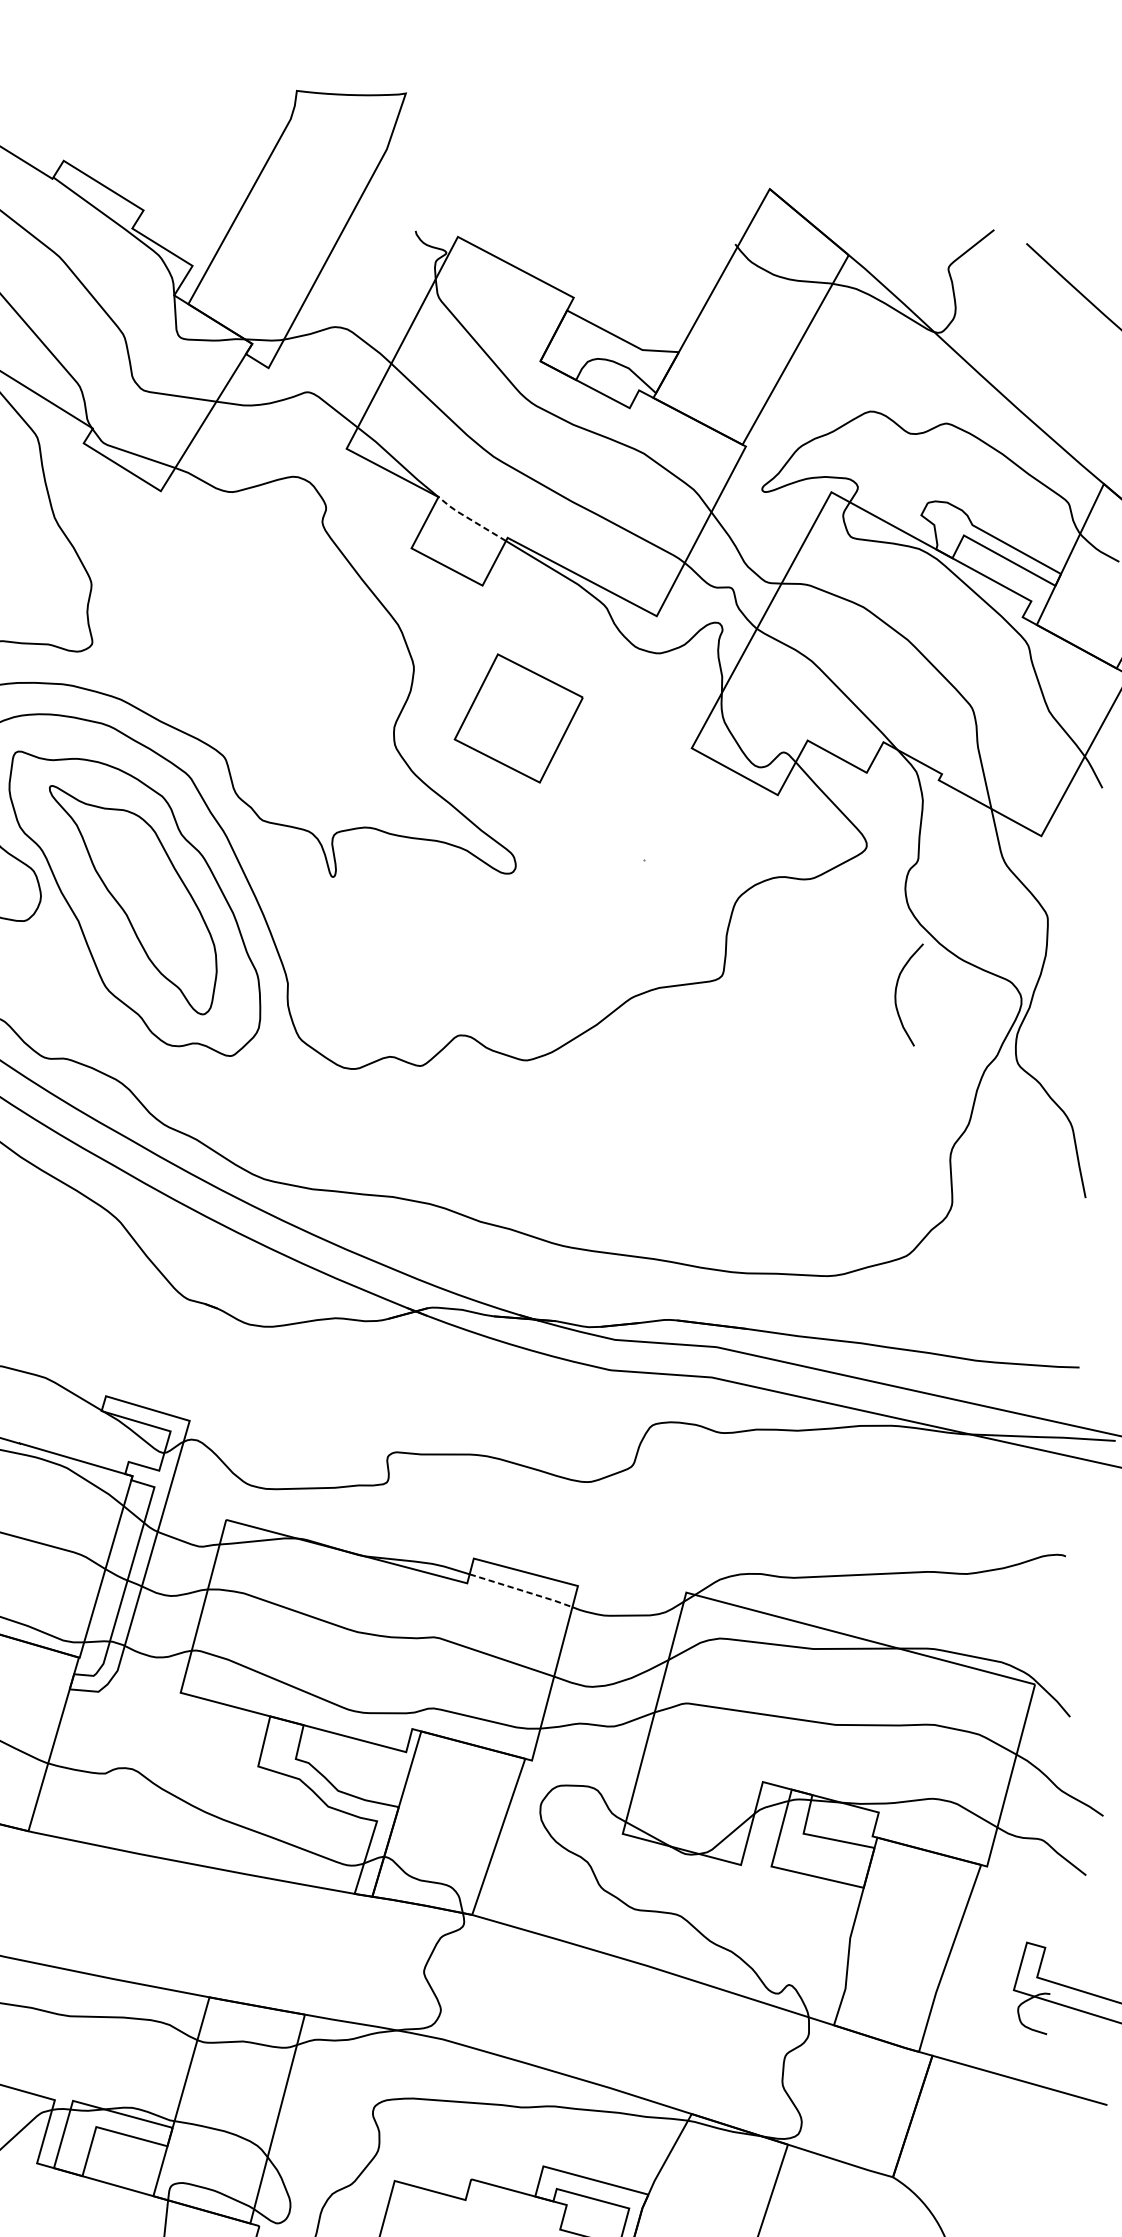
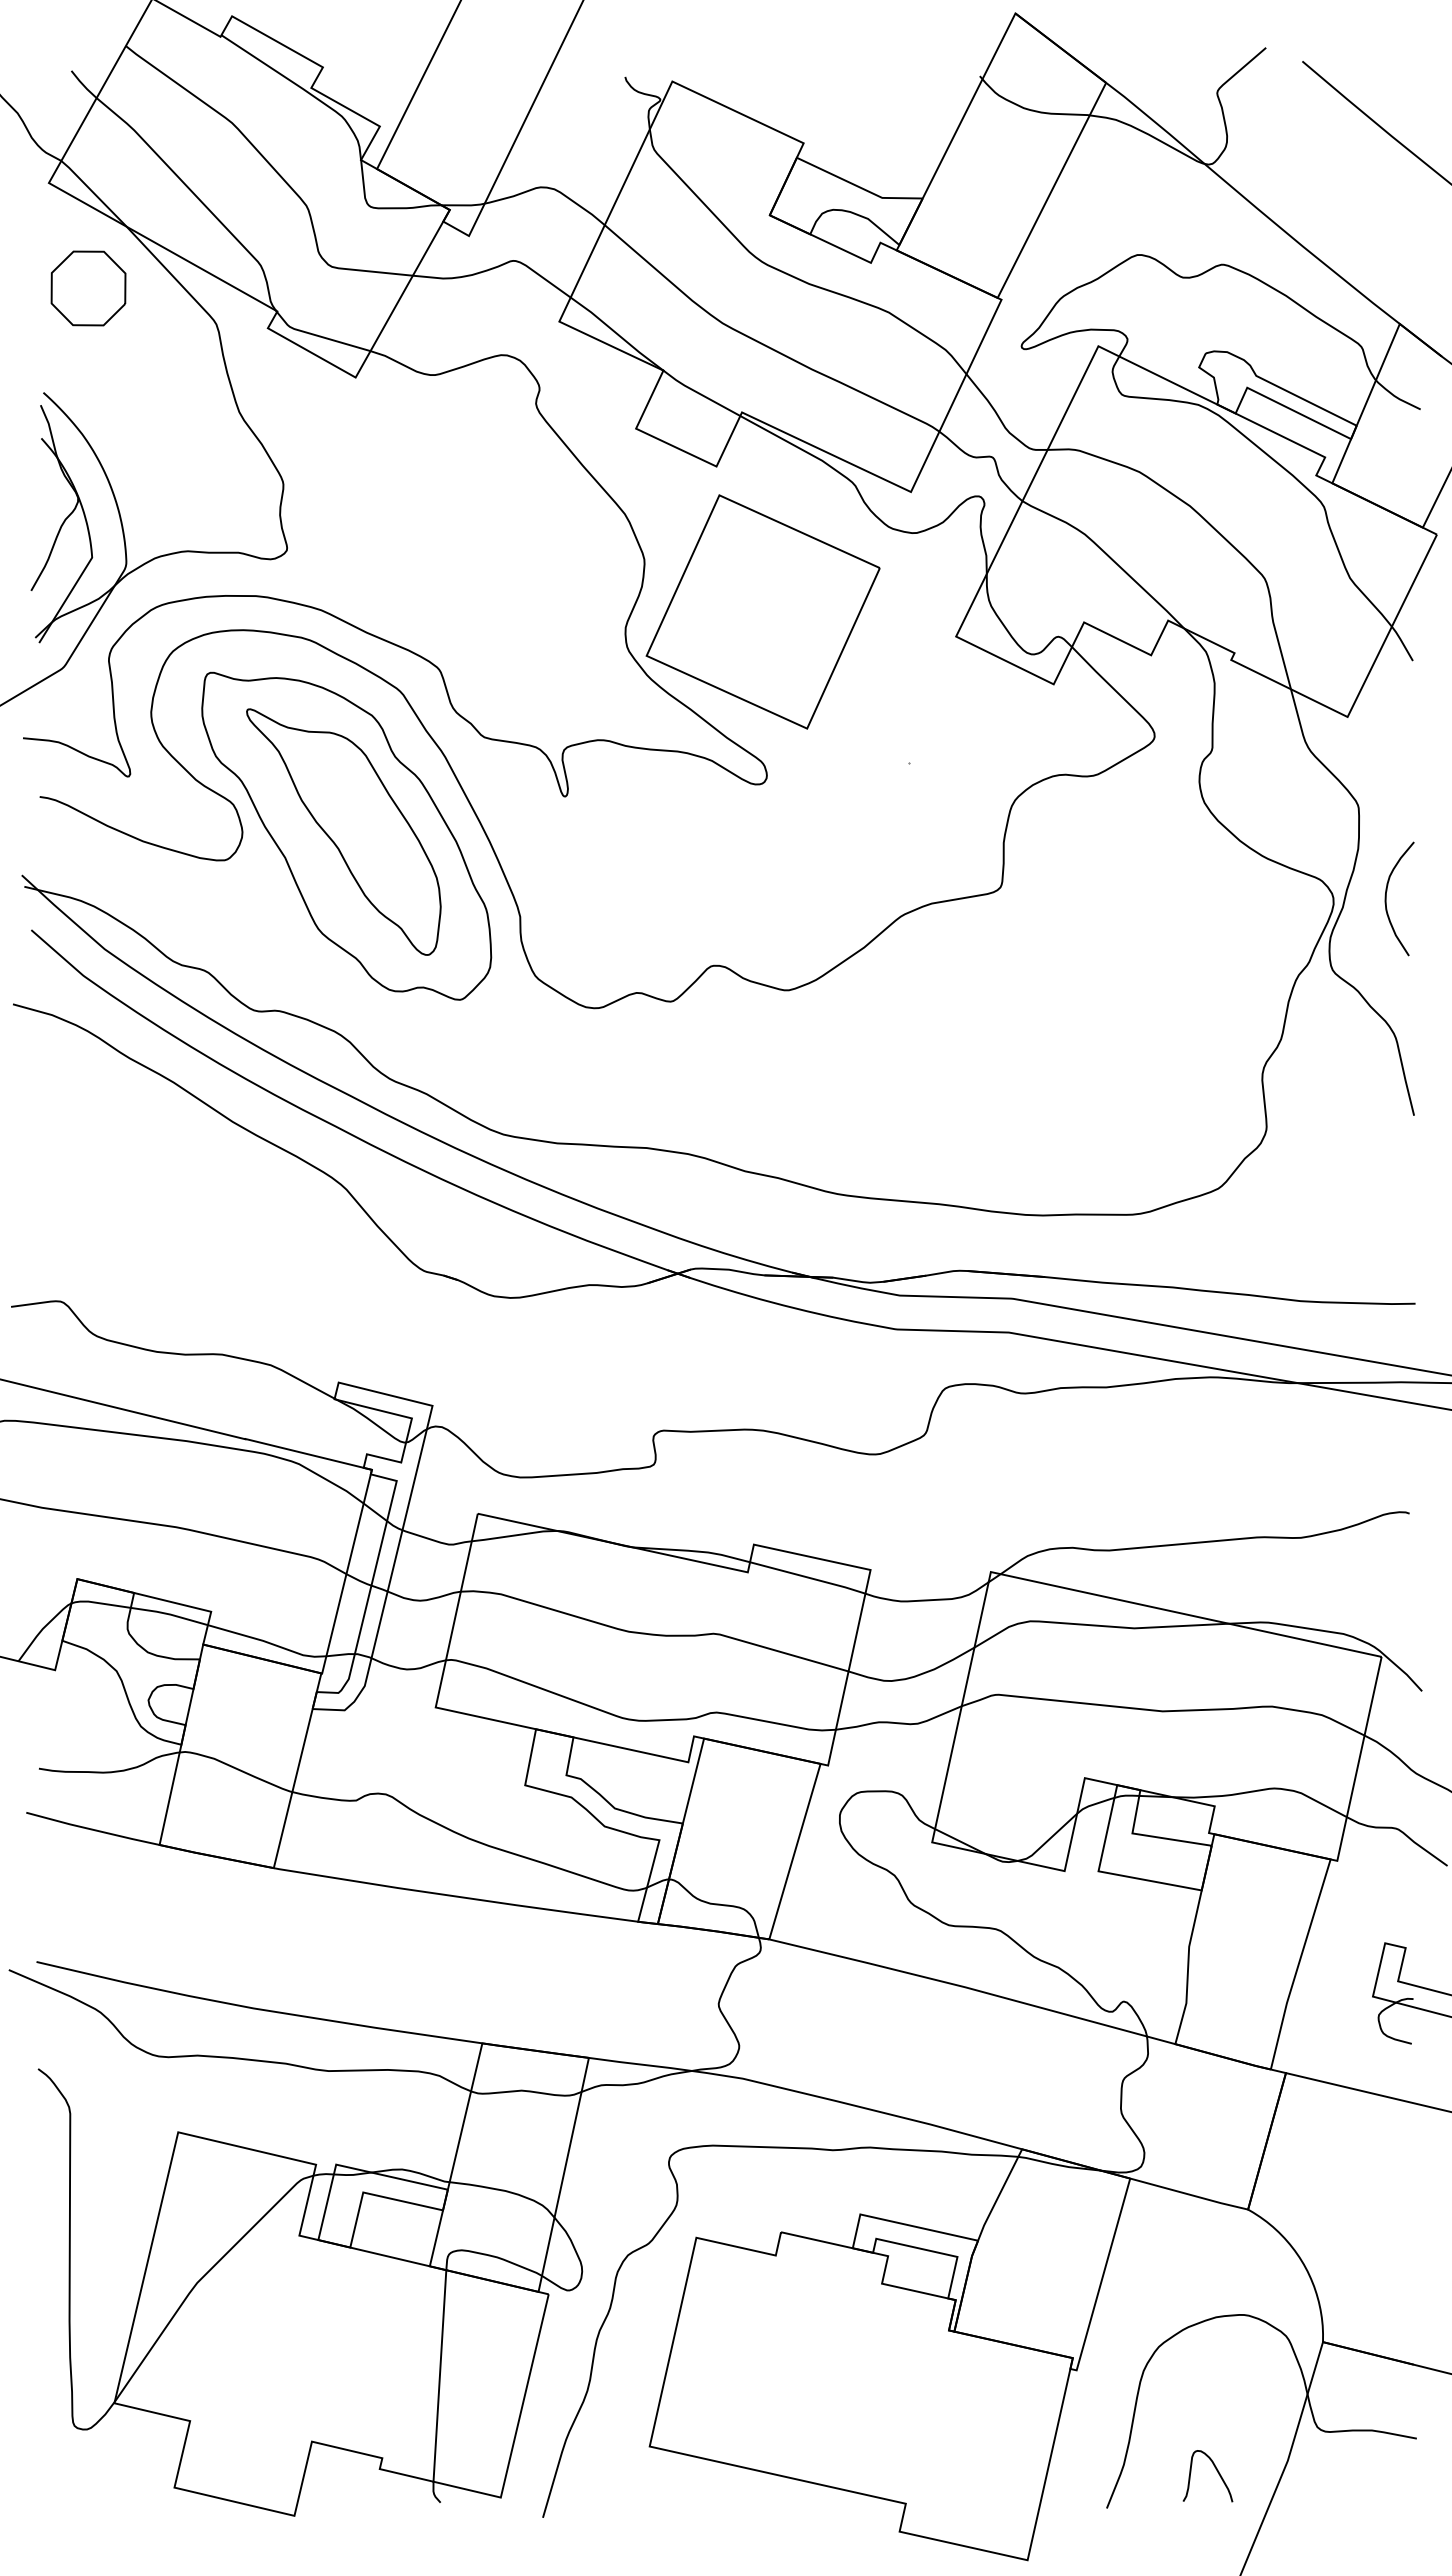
line: (470, 519) -> (699, 393), dashed -> solid
part: (518, 718) -> (762, 611), size x1.67
curve: (896, 993) -> (1386, 898), moved
line: (521, 1590) -> (808, 1577), dashed -> solid

